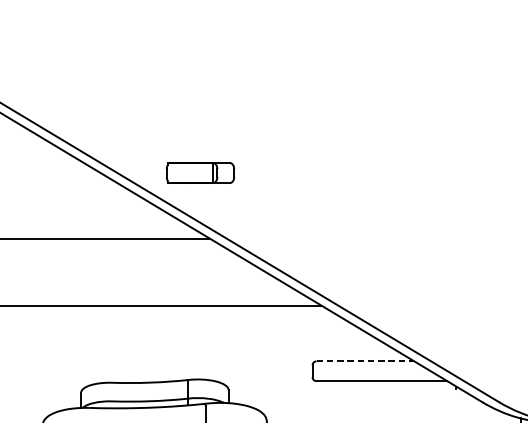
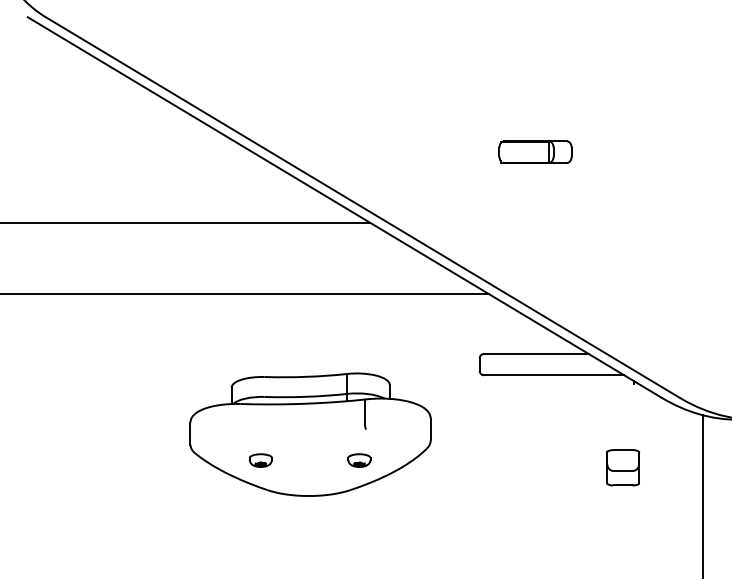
part: (200, 172) -> (535, 151), moved
line: (365, 361) -> (536, 354), dashed -> solid

